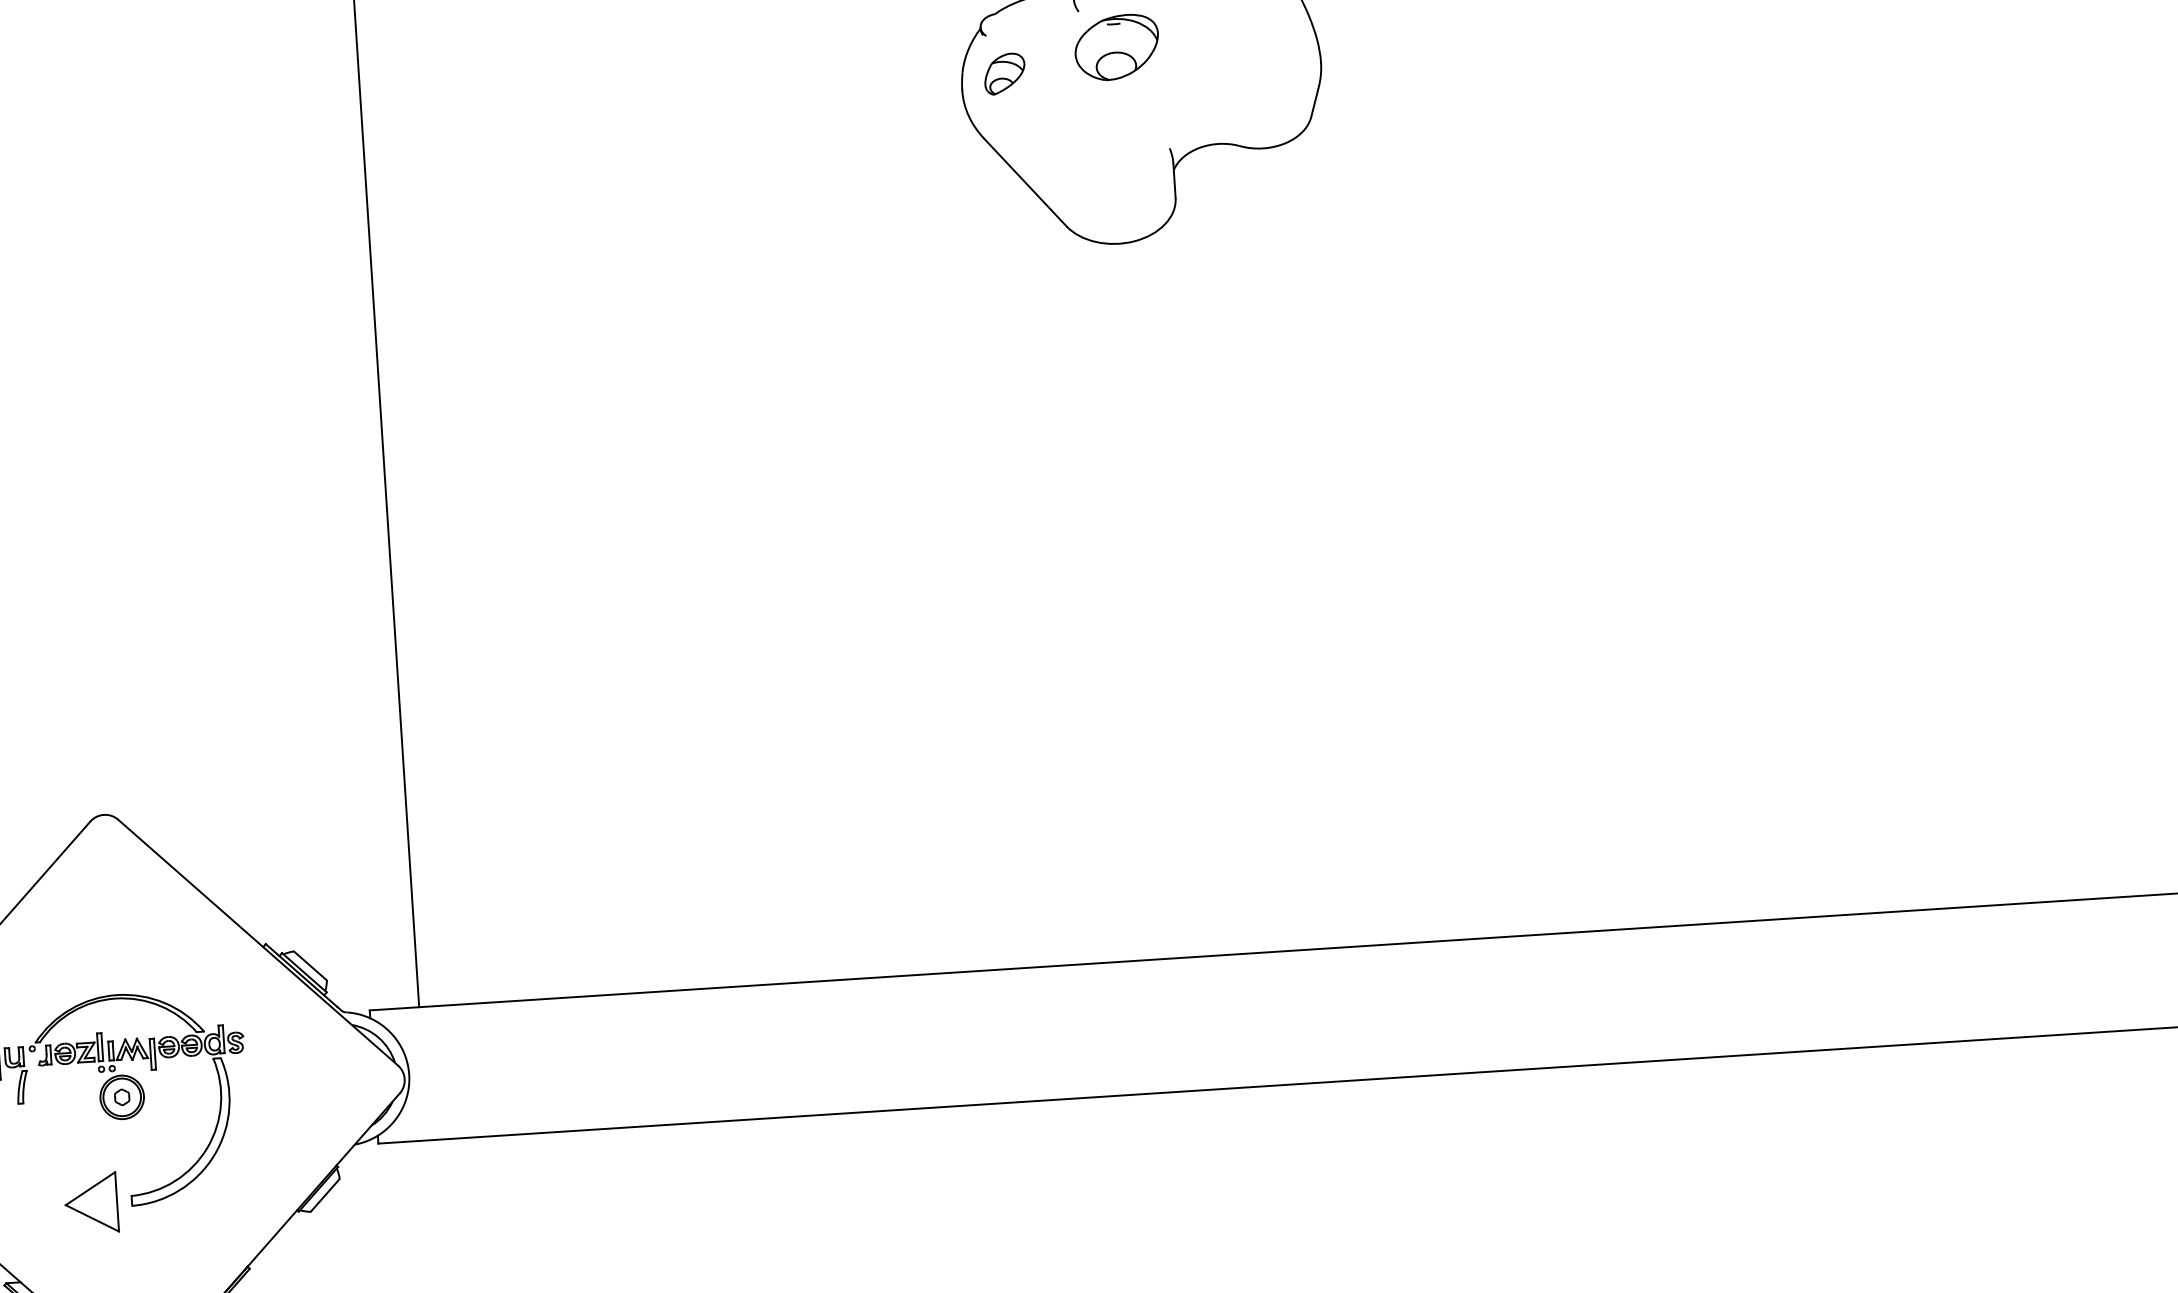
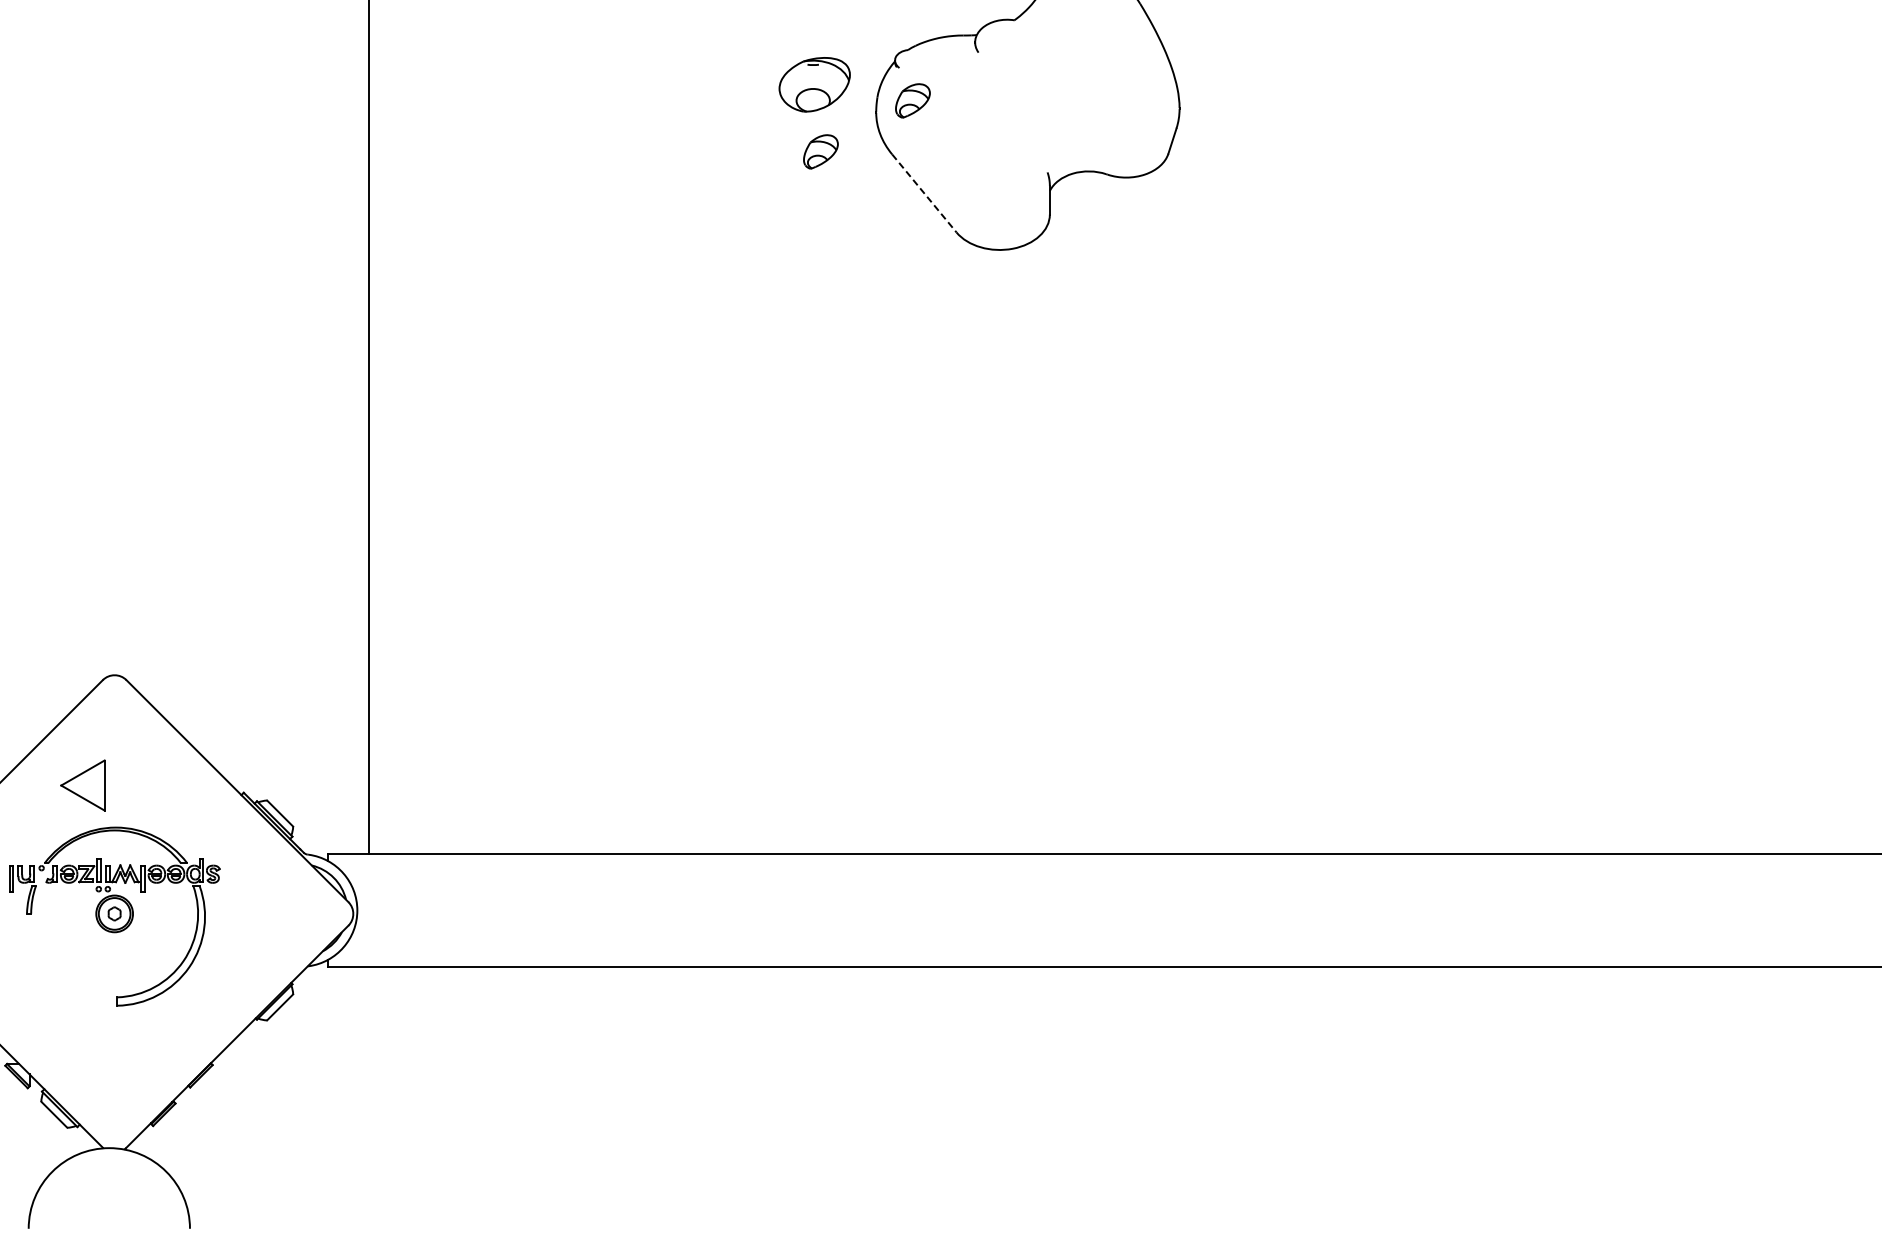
part: (1116, 47) -> (814, 84), moved
part: (899, 140) -> (820, 151), added
line: (1025, 182) -> (924, 193), solid -> dashed
part: (90, 1203) -> (82, 785), moved

